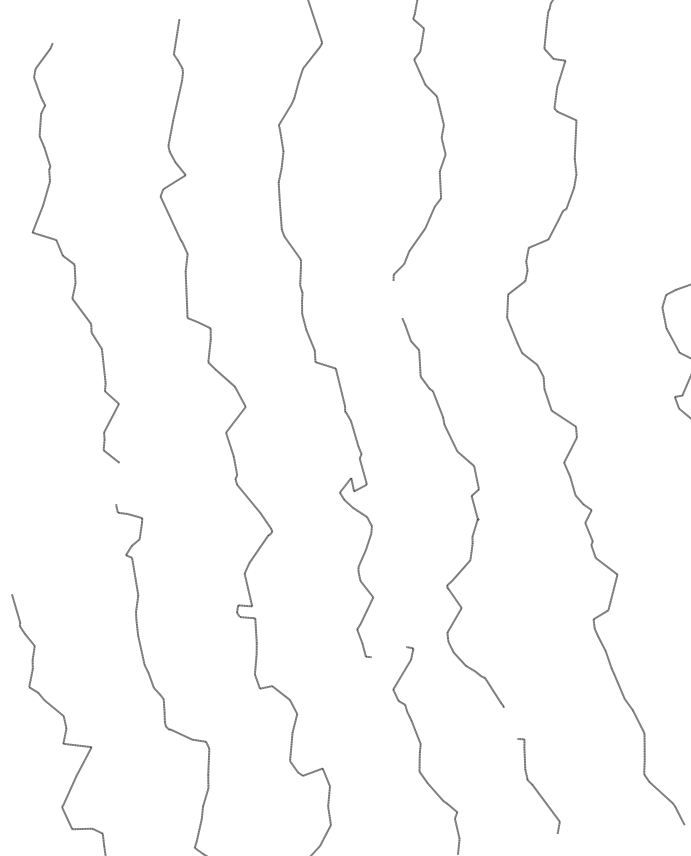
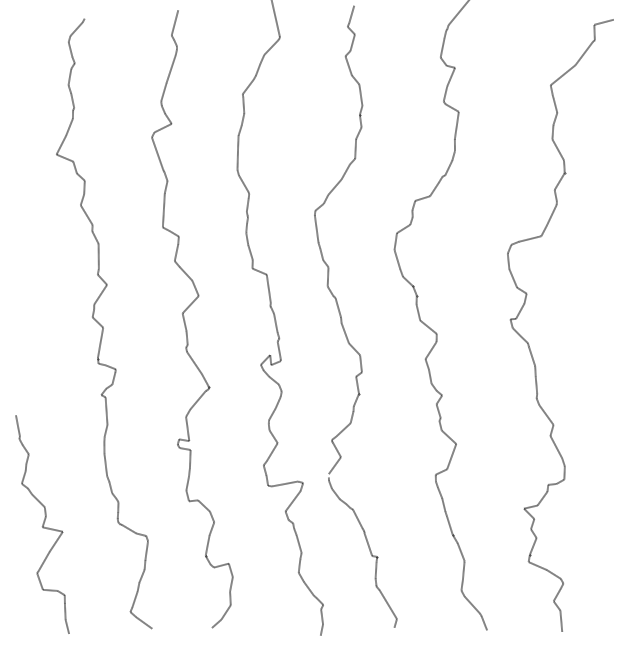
line: (397, 298) -> (316, 228), added
line: (117, 483) -> (100, 342), added
line: (389, 651) -> (285, 483), added
line: (510, 723) -> (368, 544), added

